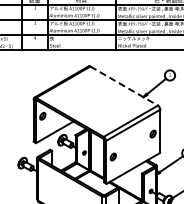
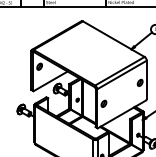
line: (124, 86) -> (114, 39), dashed -> solid

